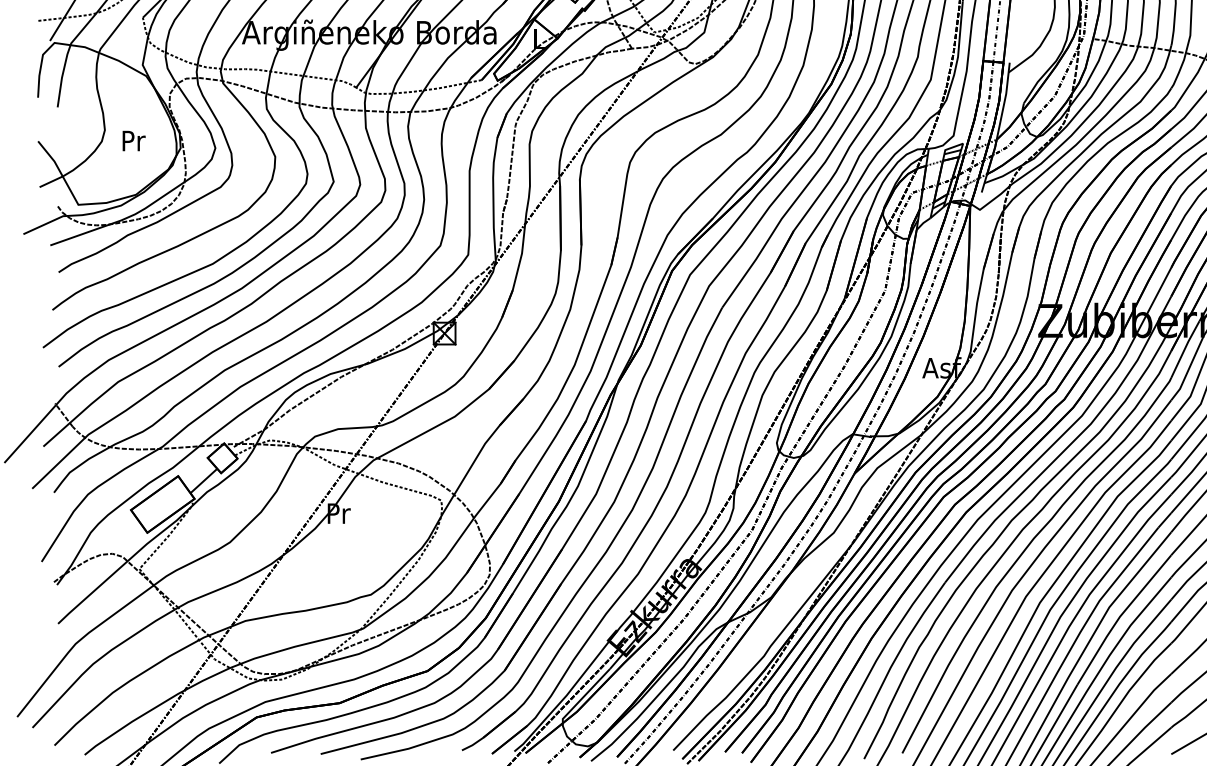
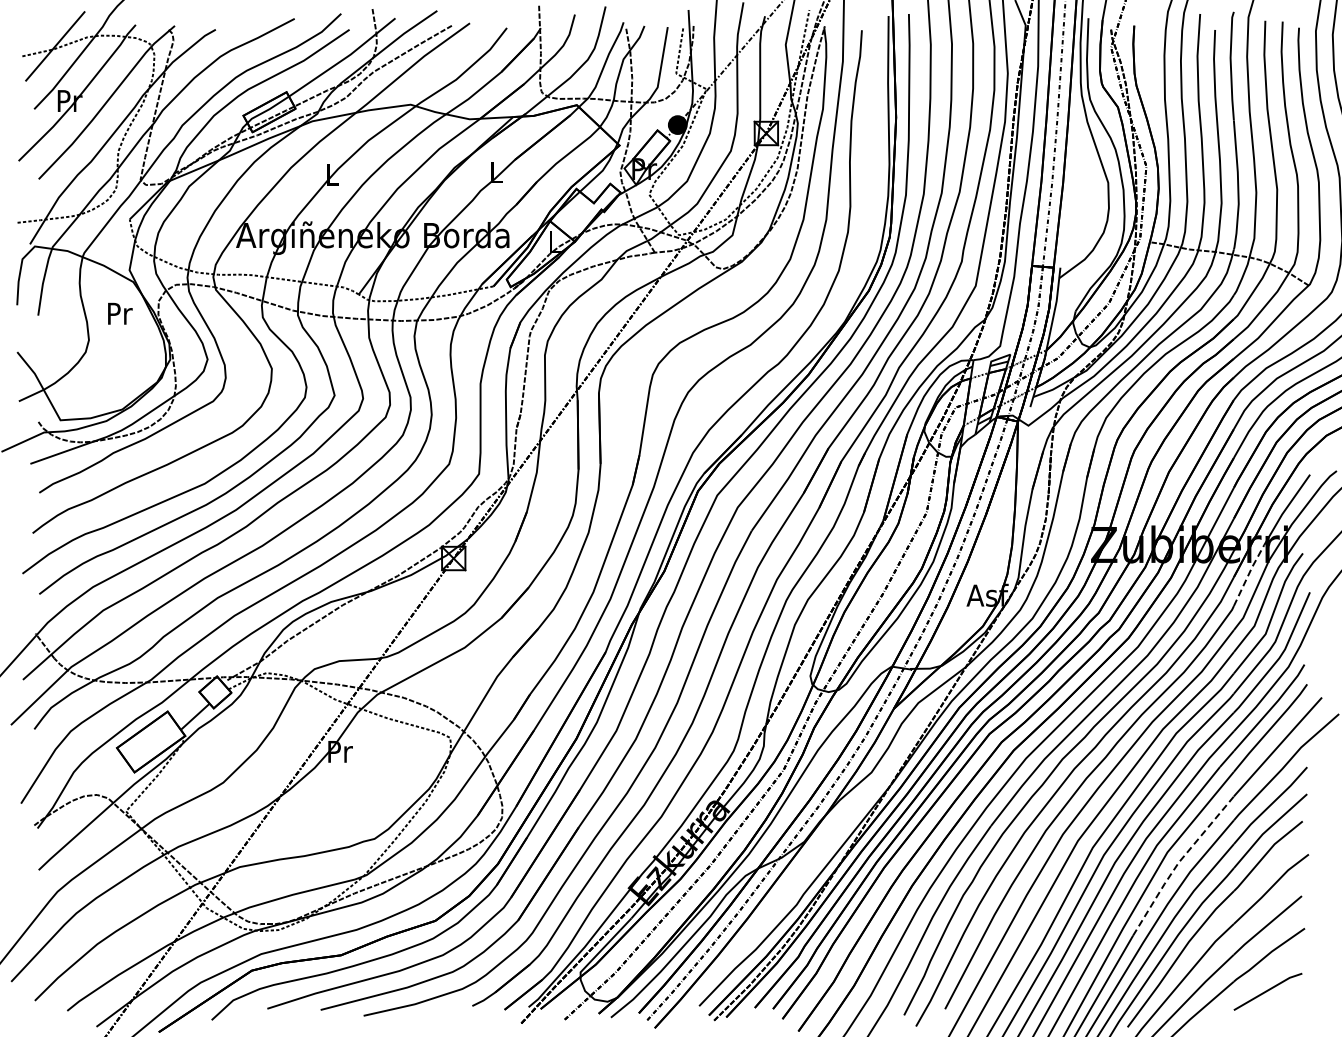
text: (134, 140) -> (120, 313), moved
line: (1184, 348) -> (1248, 574), solid -> dashed
line: (1119, 616) -> (1178, 862), solid -> dashed

